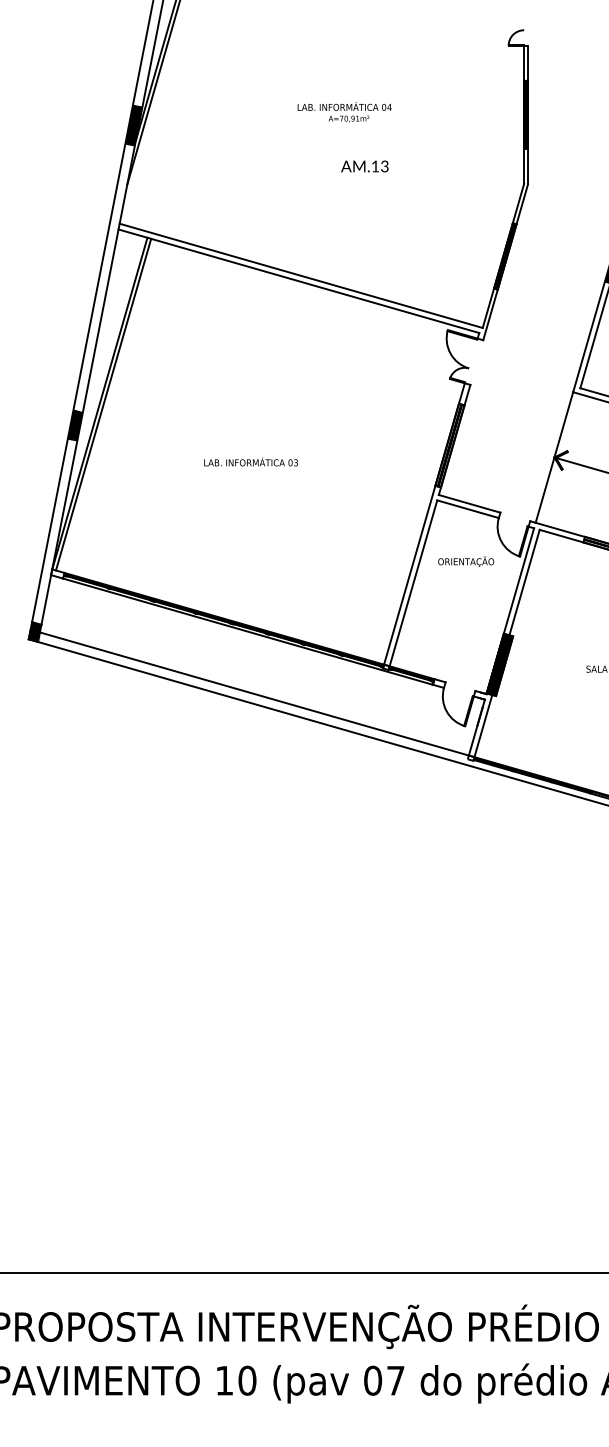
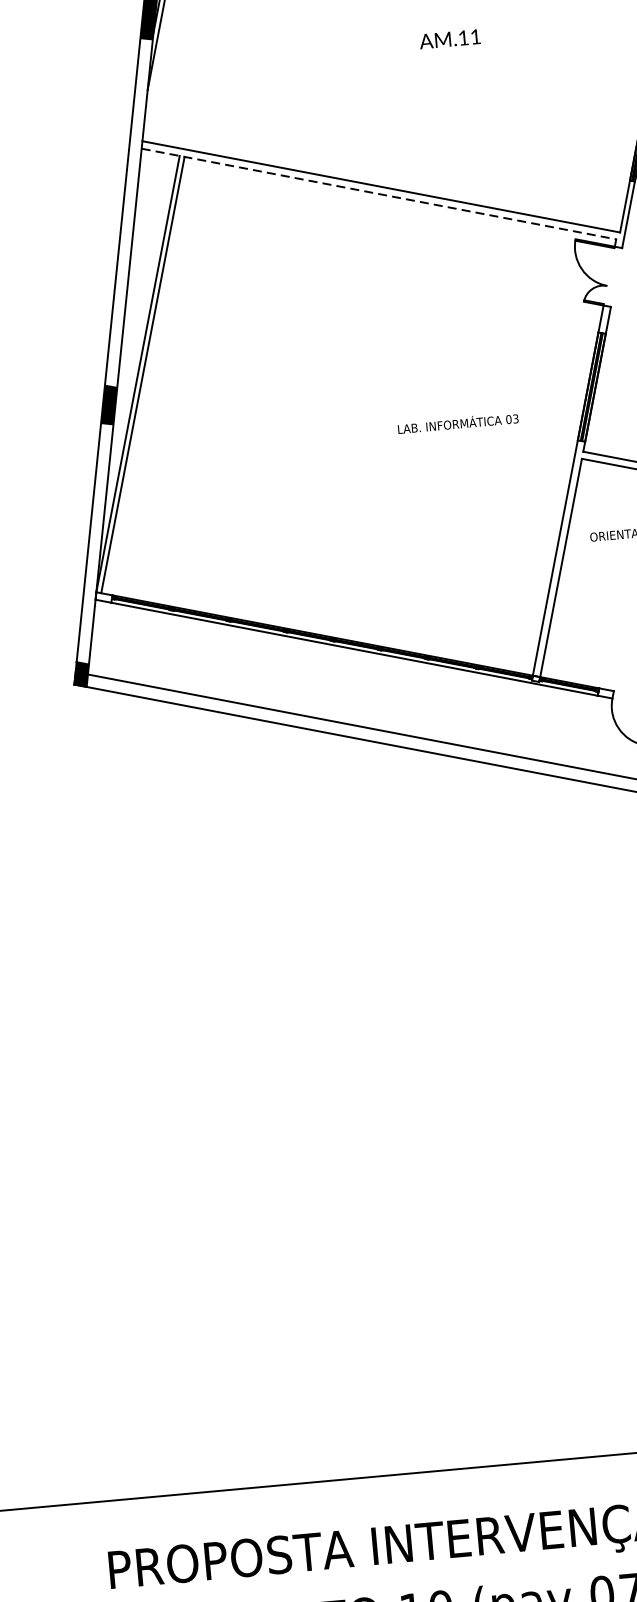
text: (384, 166) -> (475, 36), AM.13 -> AM.11
line: (298, 281) -> (378, 194), solid -> dashed
text: (250, 461) -> (457, 422), moved

